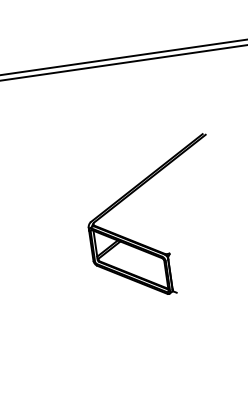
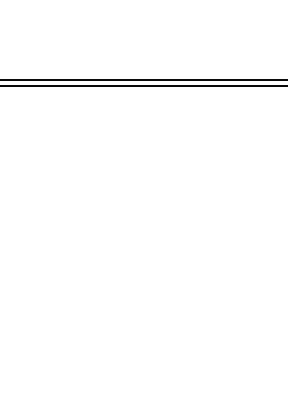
part: (139, 242) -> (180, 265), removed

